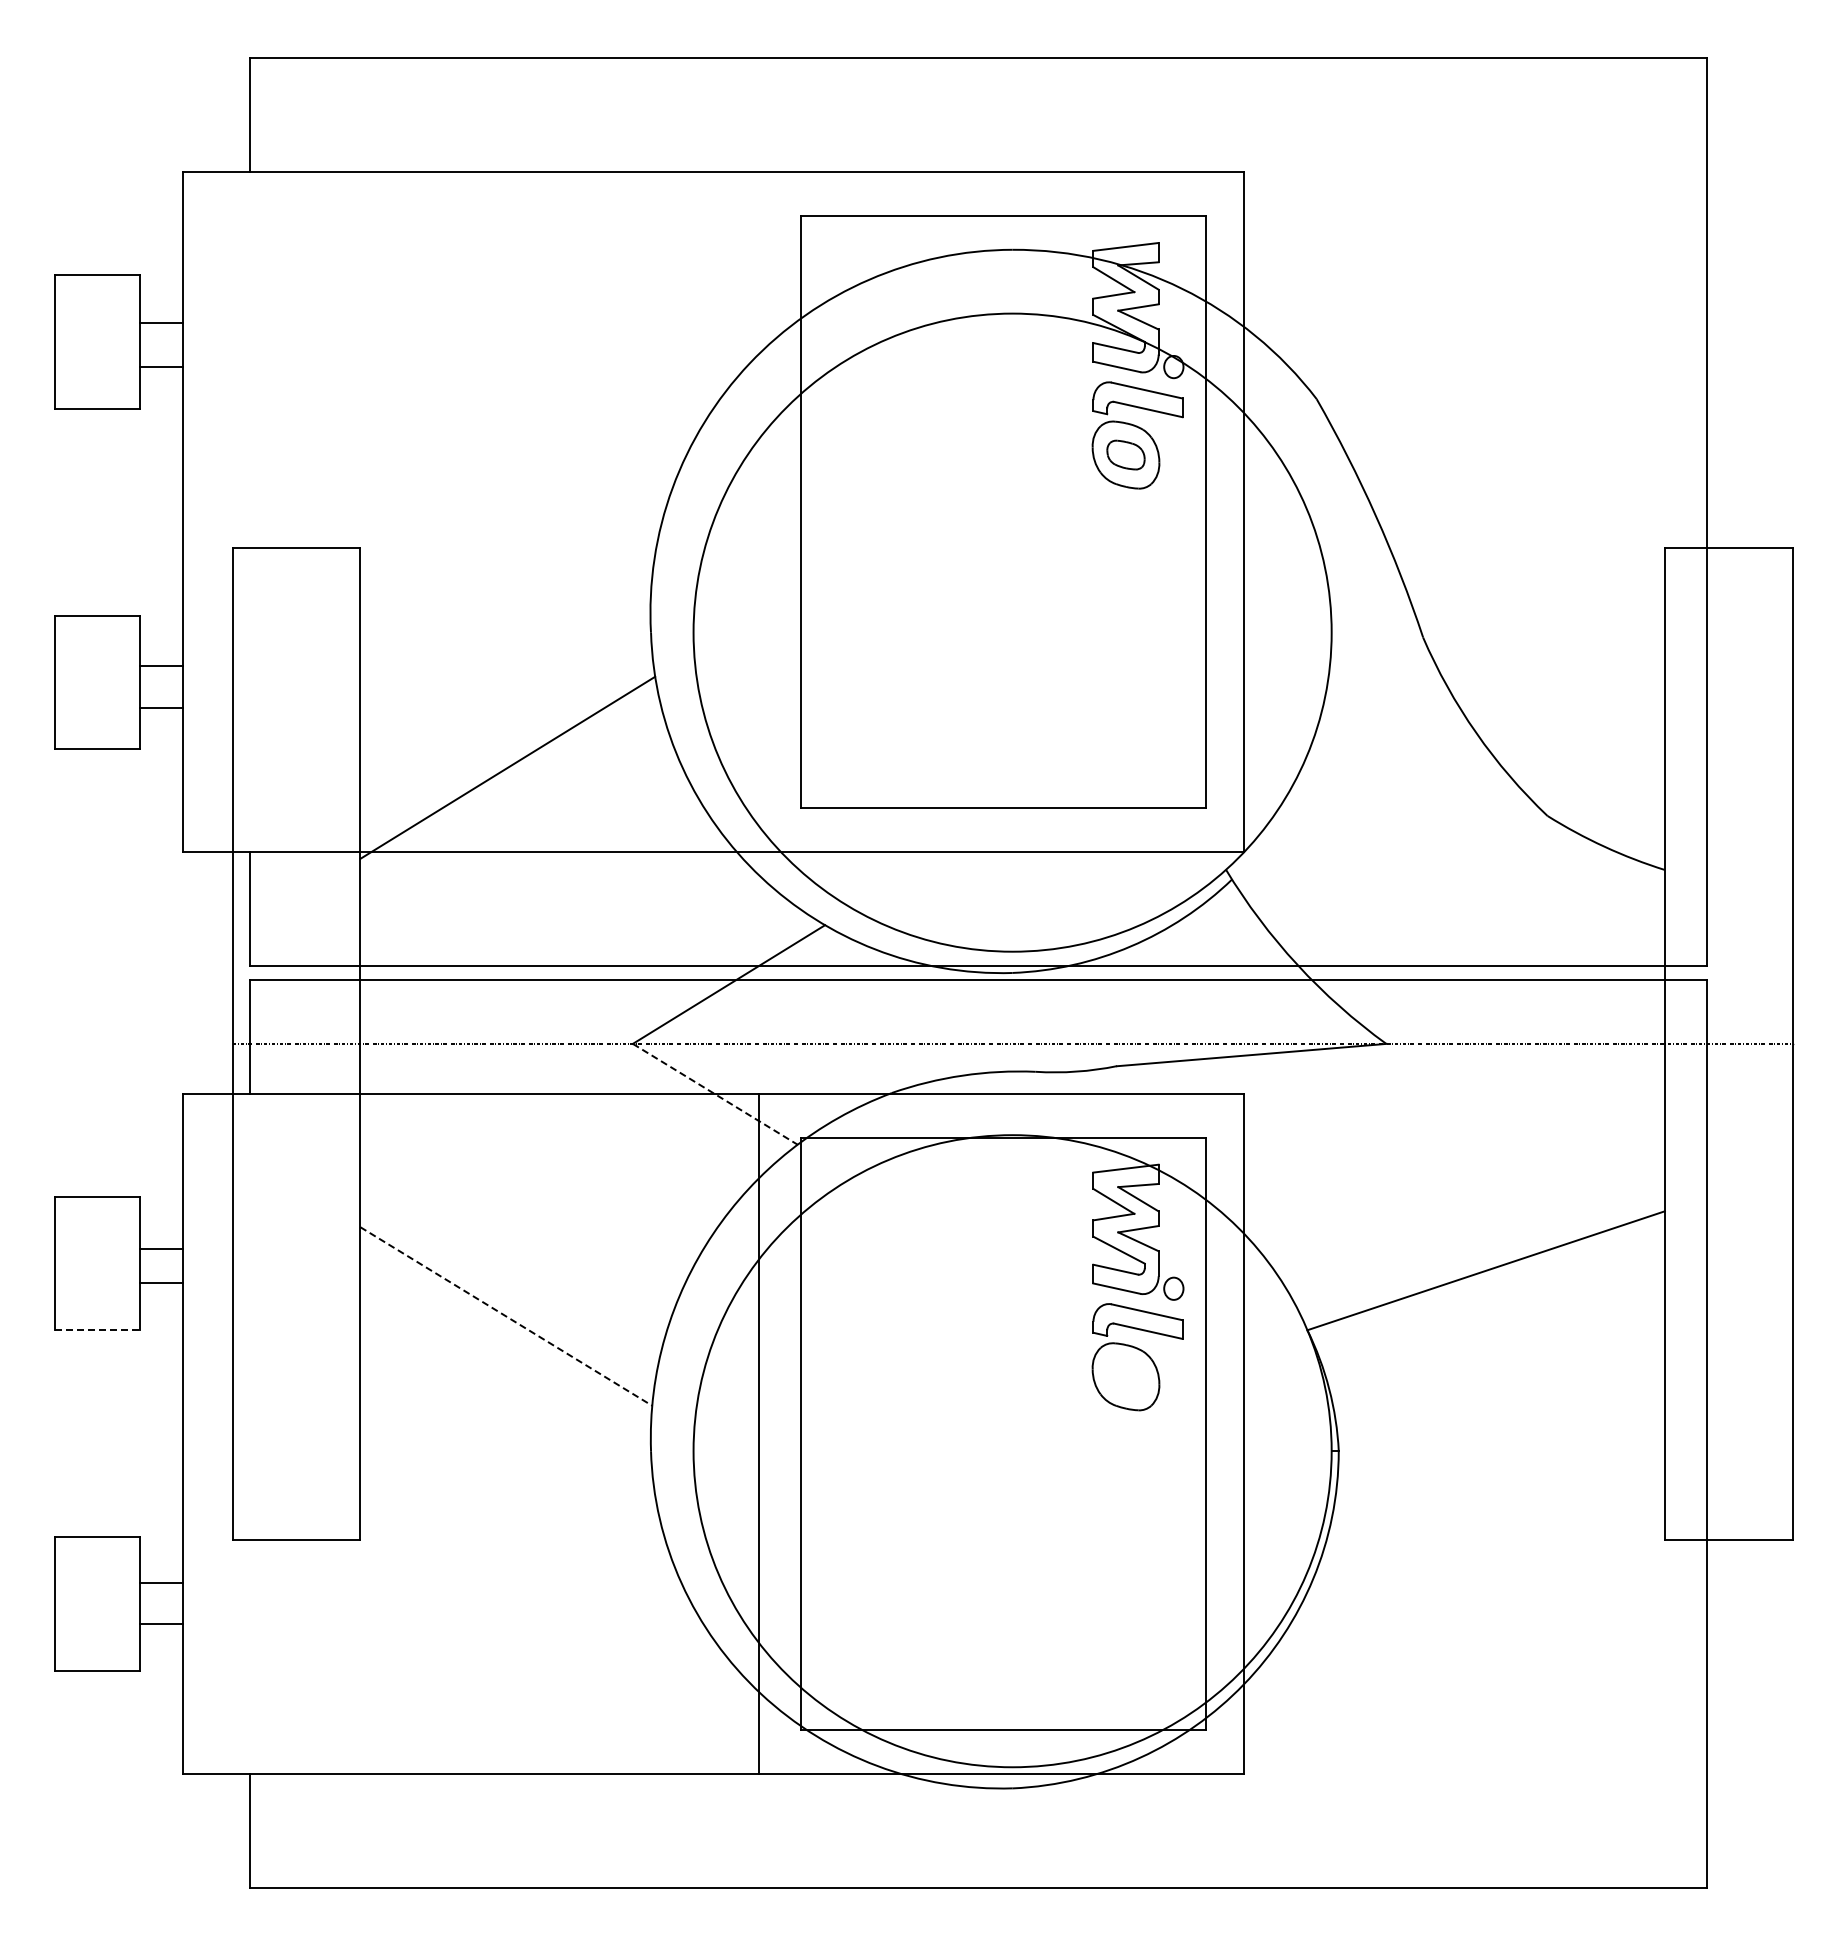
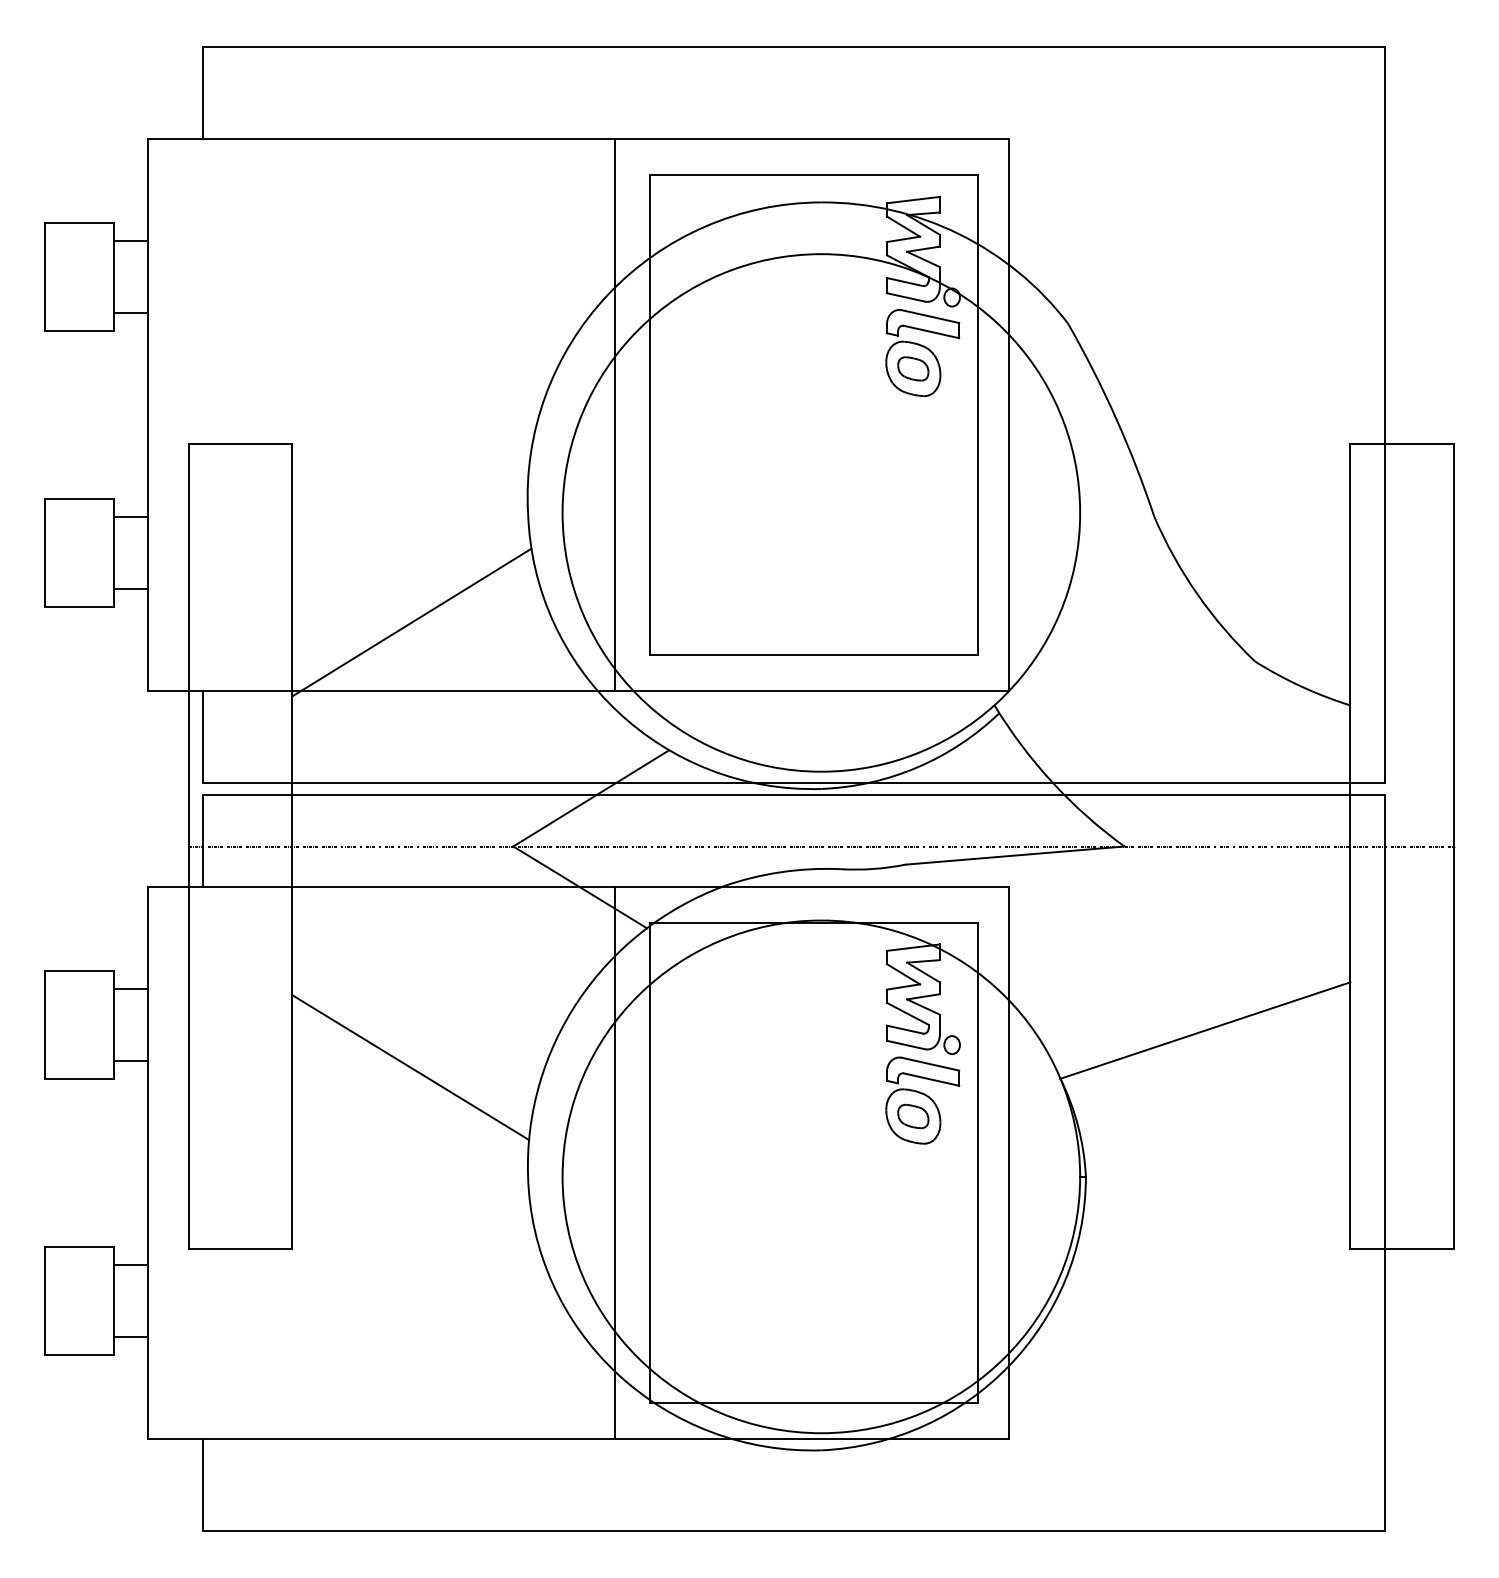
line: (161, 323) -> (131, 313), moved
line: (161, 366) -> (131, 241), moved
line: (758, 511) -> (615, 414), added
line: (161, 665) -> (131, 589), moved
line: (161, 707) -> (131, 516), moved
line: (715, 1094) -> (580, 887), dashed -> solid
line: (161, 1249) -> (131, 1061), moved
line: (161, 1283) -> (131, 988), moved
line: (506, 1316) -> (410, 1067), dashed -> solid
line: (98, 1330) -> (79, 1078), dashed -> solid
part: (1125, 1376) -> (912, 1116), added
line: (161, 1583) -> (131, 1336), moved
line: (161, 1623) -> (131, 1264), moved

